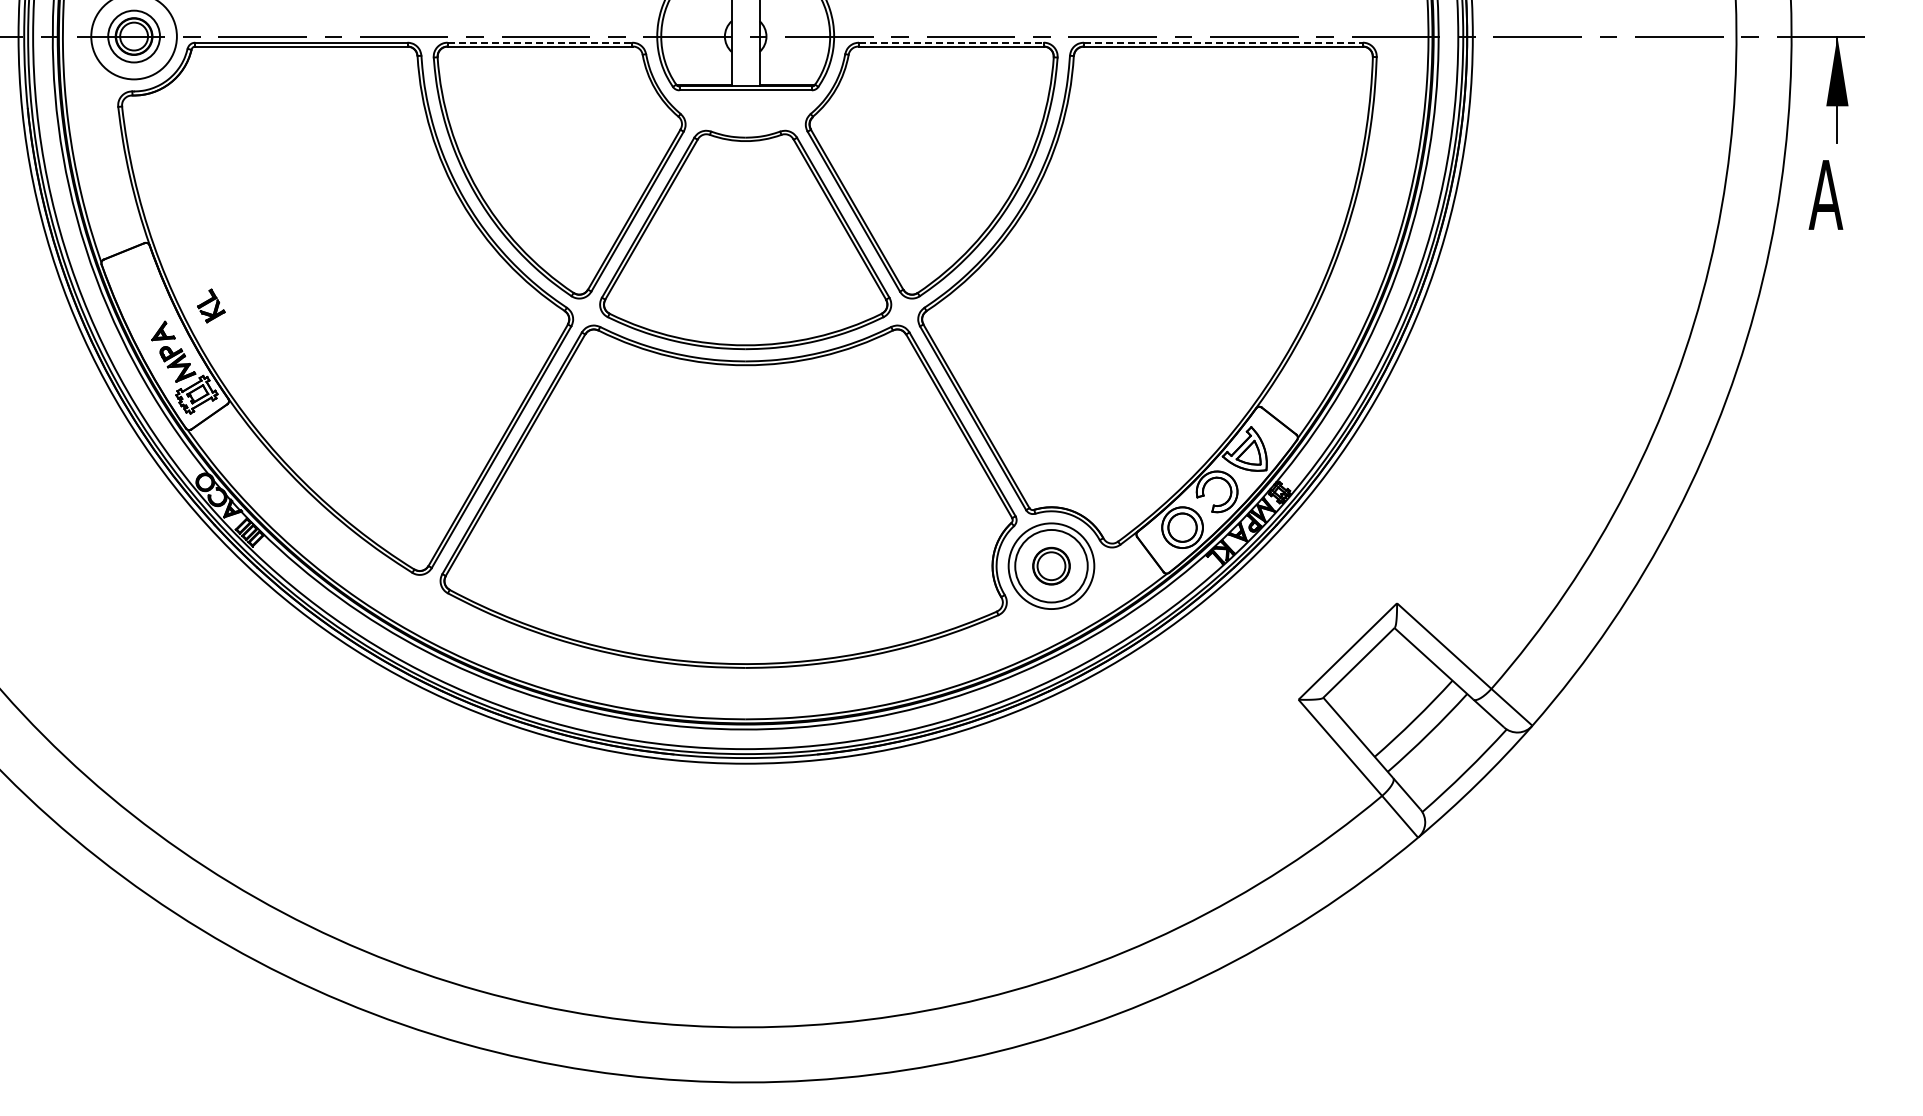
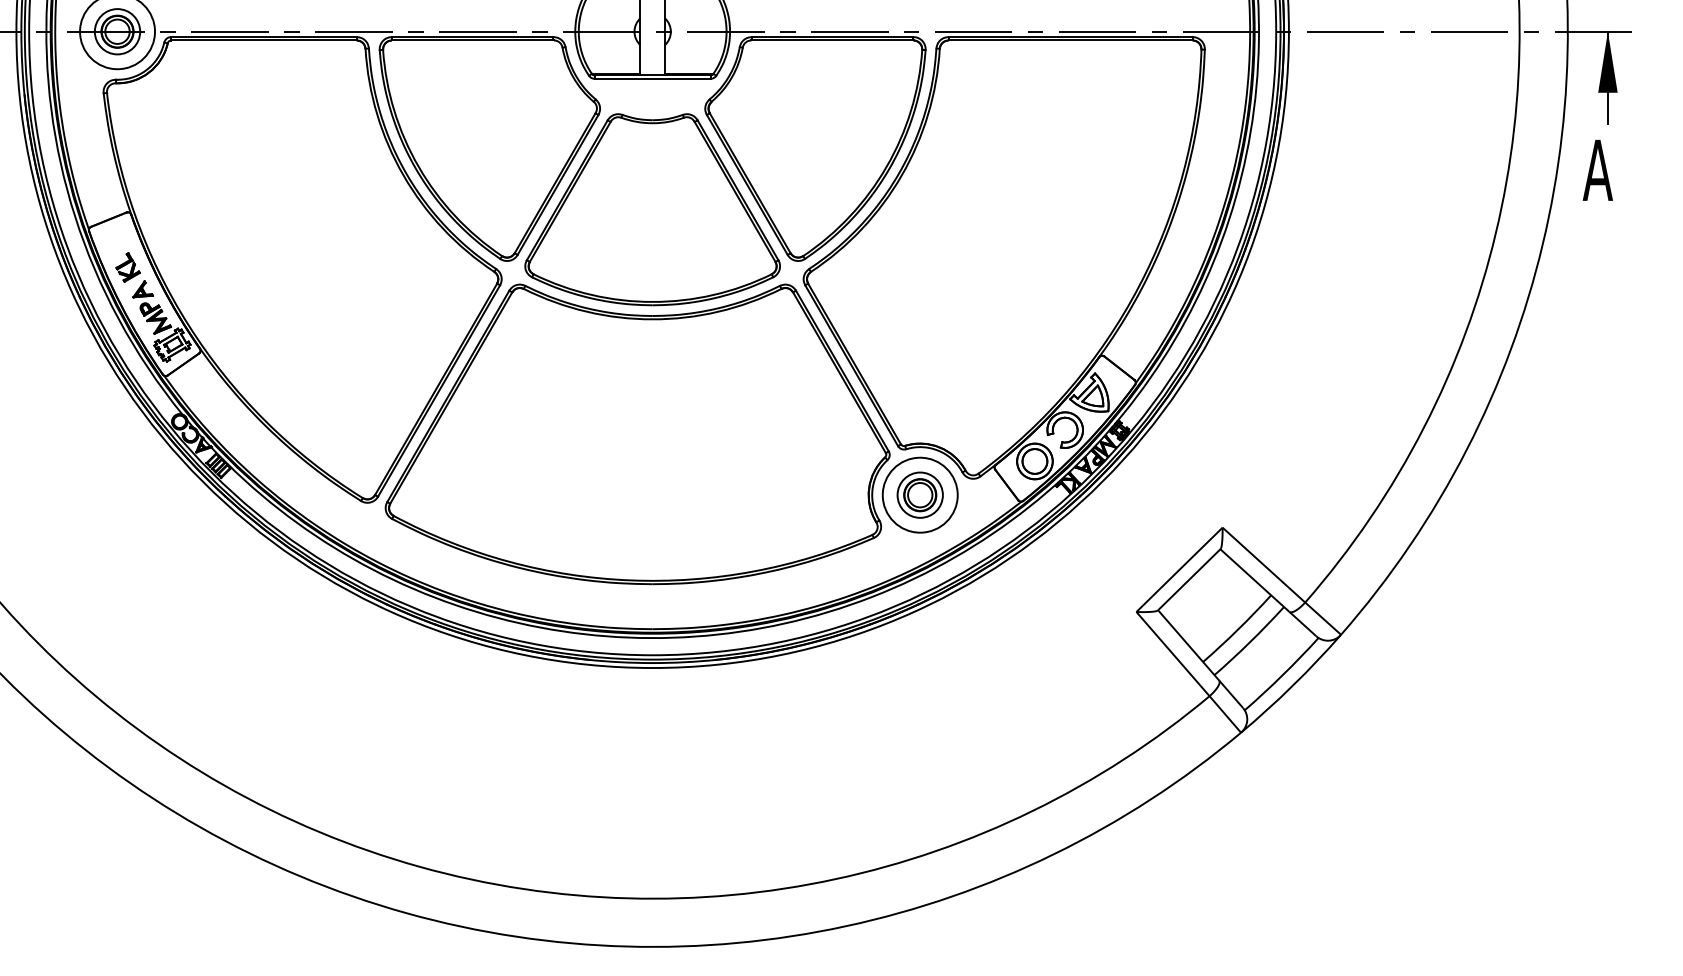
line: (540, 42) -> (473, 36), dashed -> solid
line: (951, 42) -> (832, 36), dashed -> solid
line: (1223, 42) -> (1070, 36), dashed -> solid
part: (211, 305) -> (128, 267), moved
circle: (1051, 566) -> (920, 495), size x0.71

